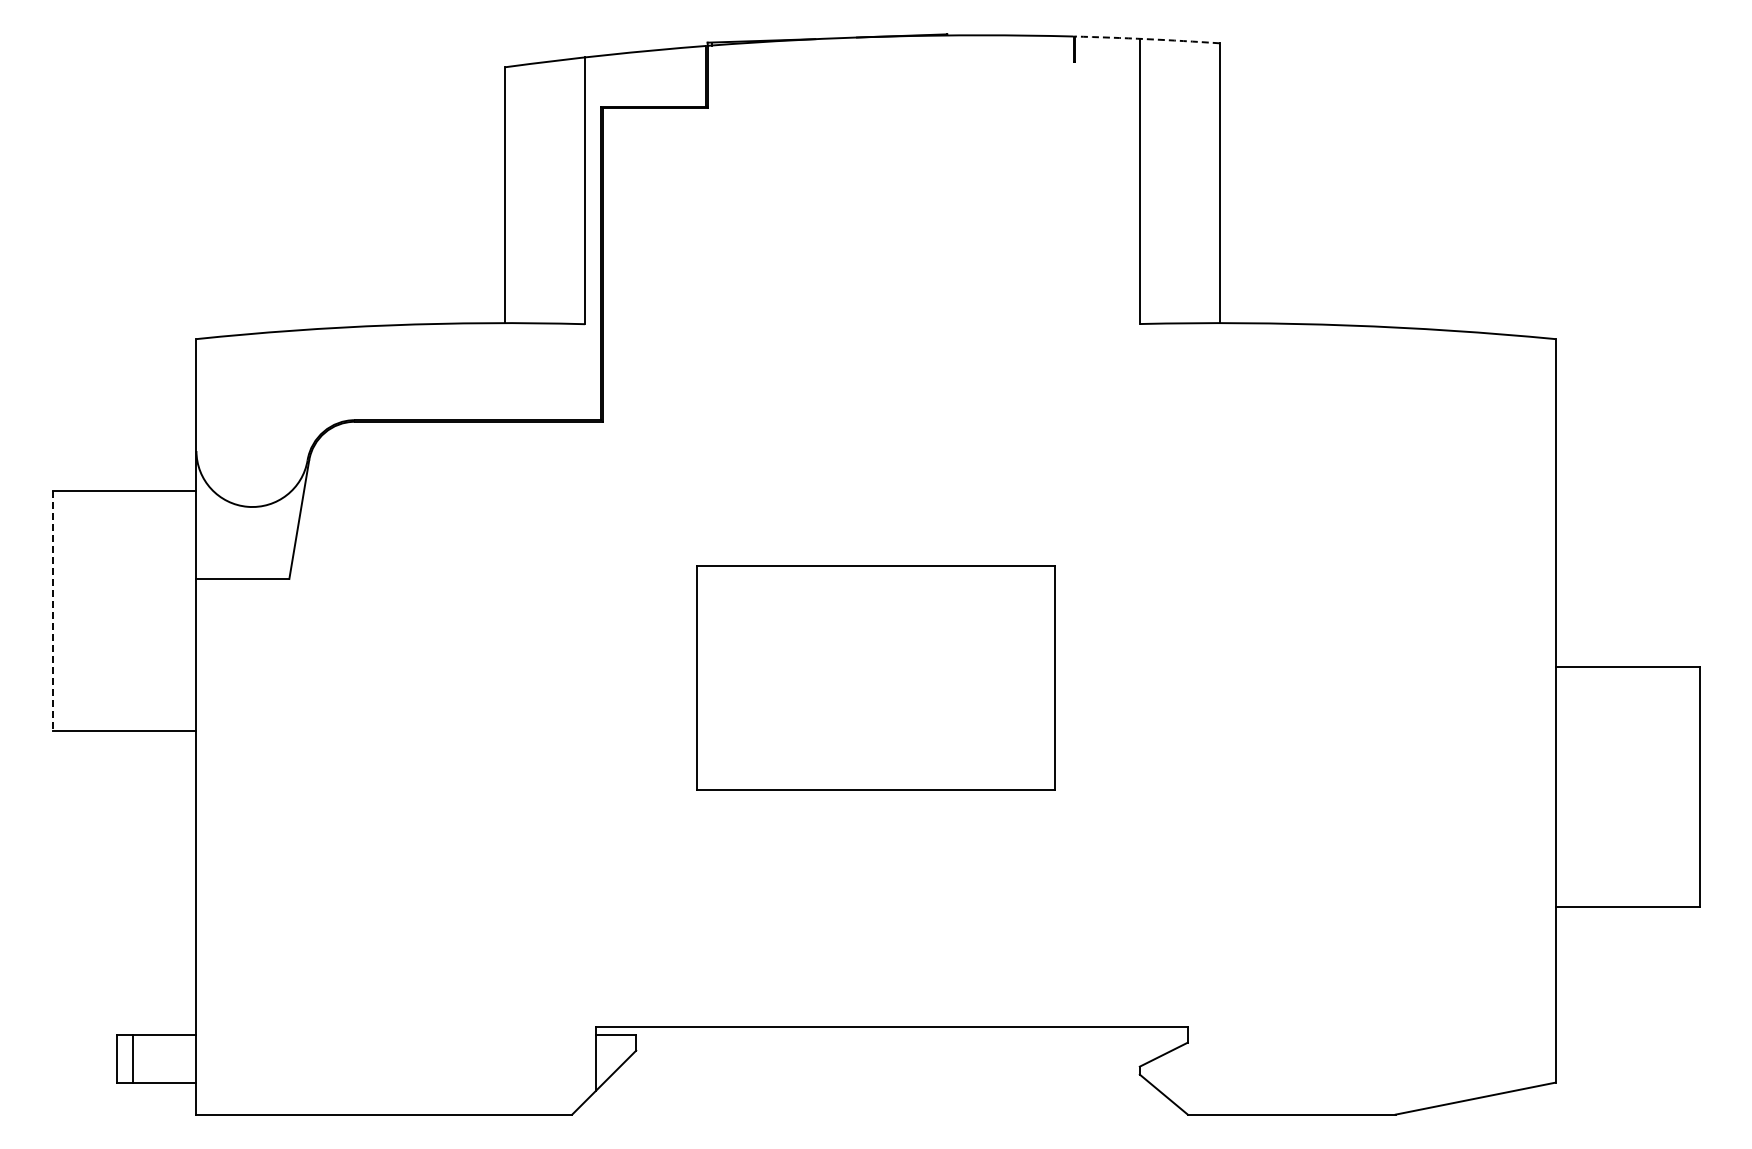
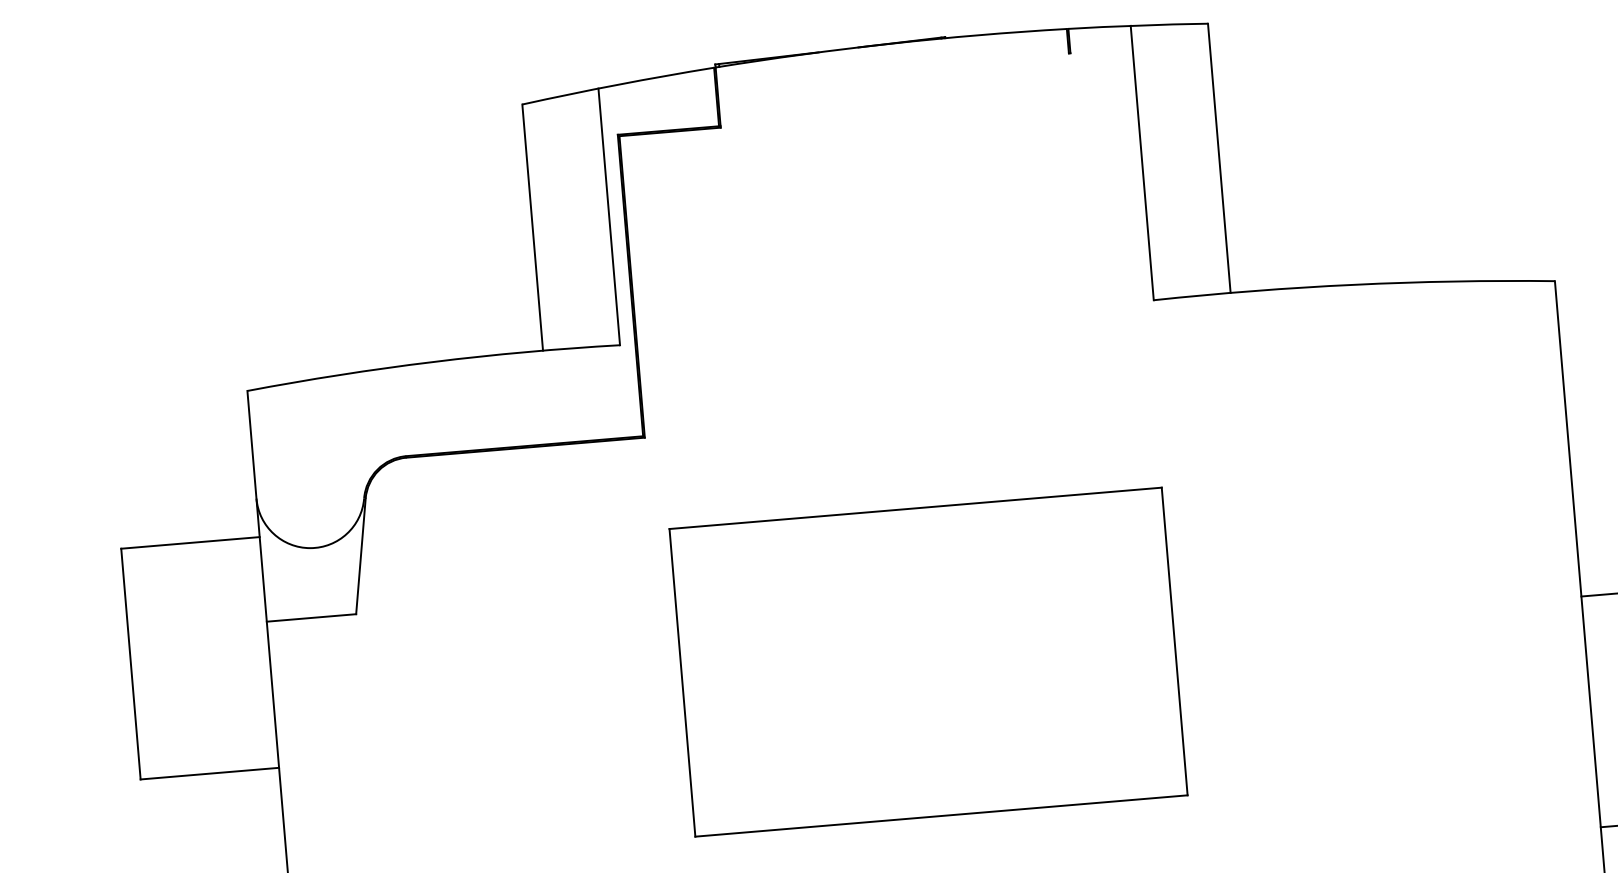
arc: (1146, 39) -> (1137, 25), dashed -> solid
line: (52, 610) -> (130, 663), dashed -> solid
part: (875, 677) -> (928, 661), size x1.43

